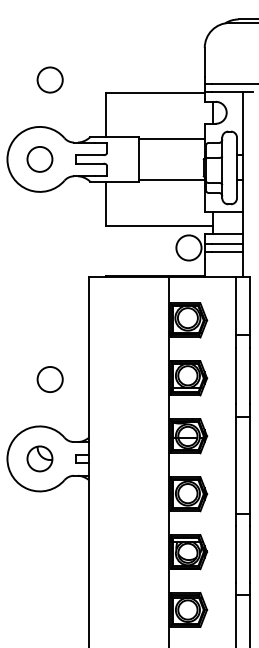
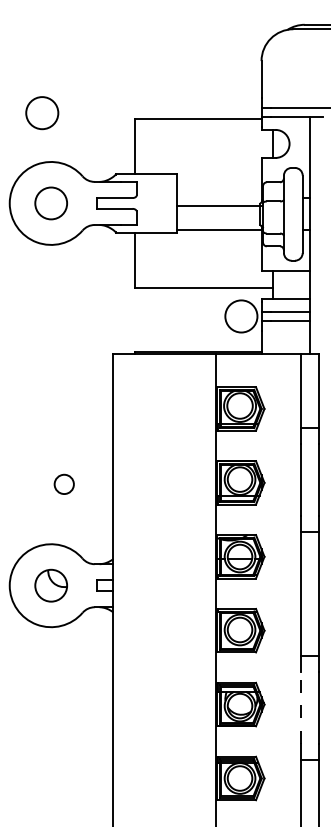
circle: (50, 80) -> (42, 113), moved
line: (171, 139) -> (219, 206), moved
circle: (50, 379) -> (64, 484), size x0.6
line: (235, 554) -> (300, 707), solid -> dashed

